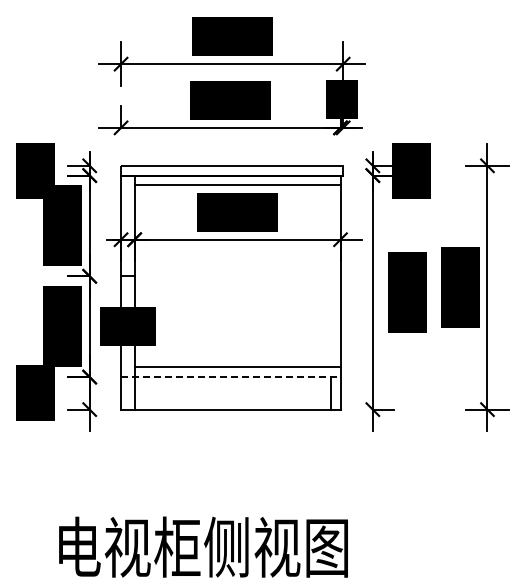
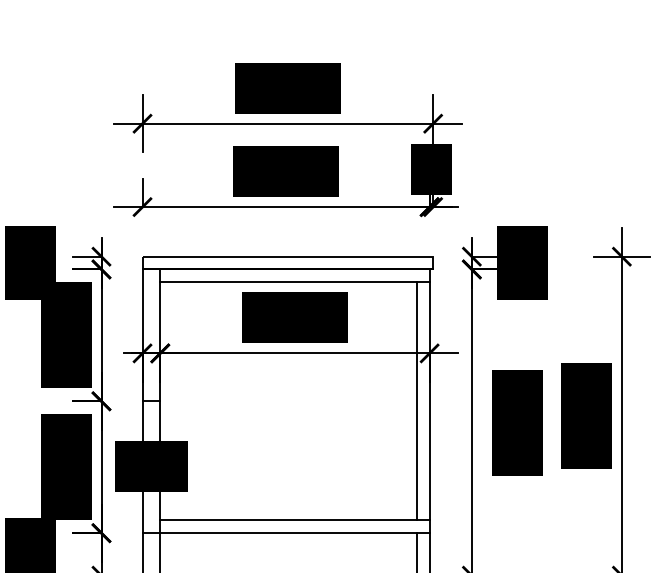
line: (330, 276) -> (416, 401), added
line: (230, 377) -> (285, 533), dashed -> solid

